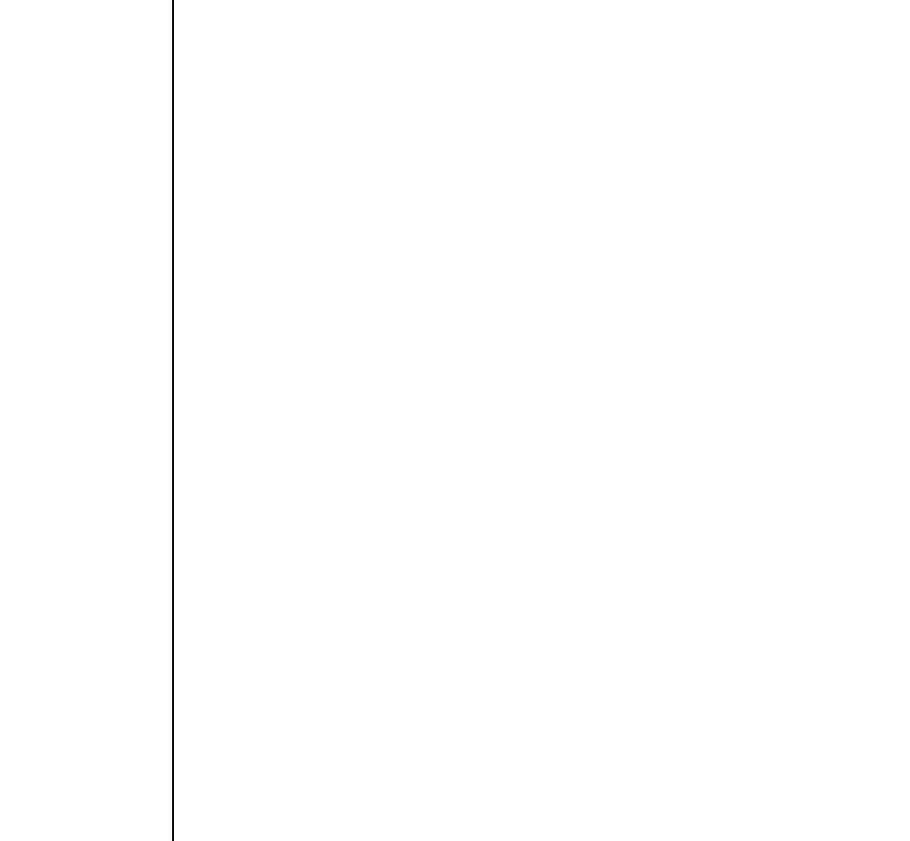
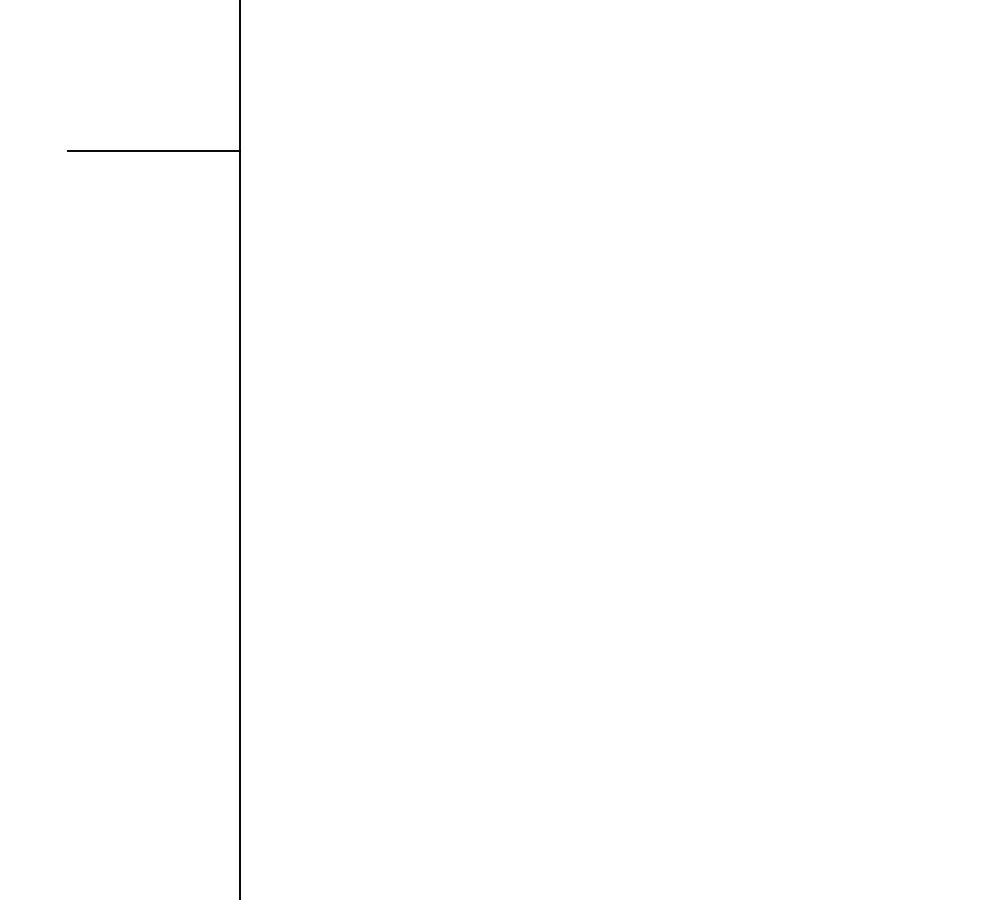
line: (100, 262) -> (153, 150), added

